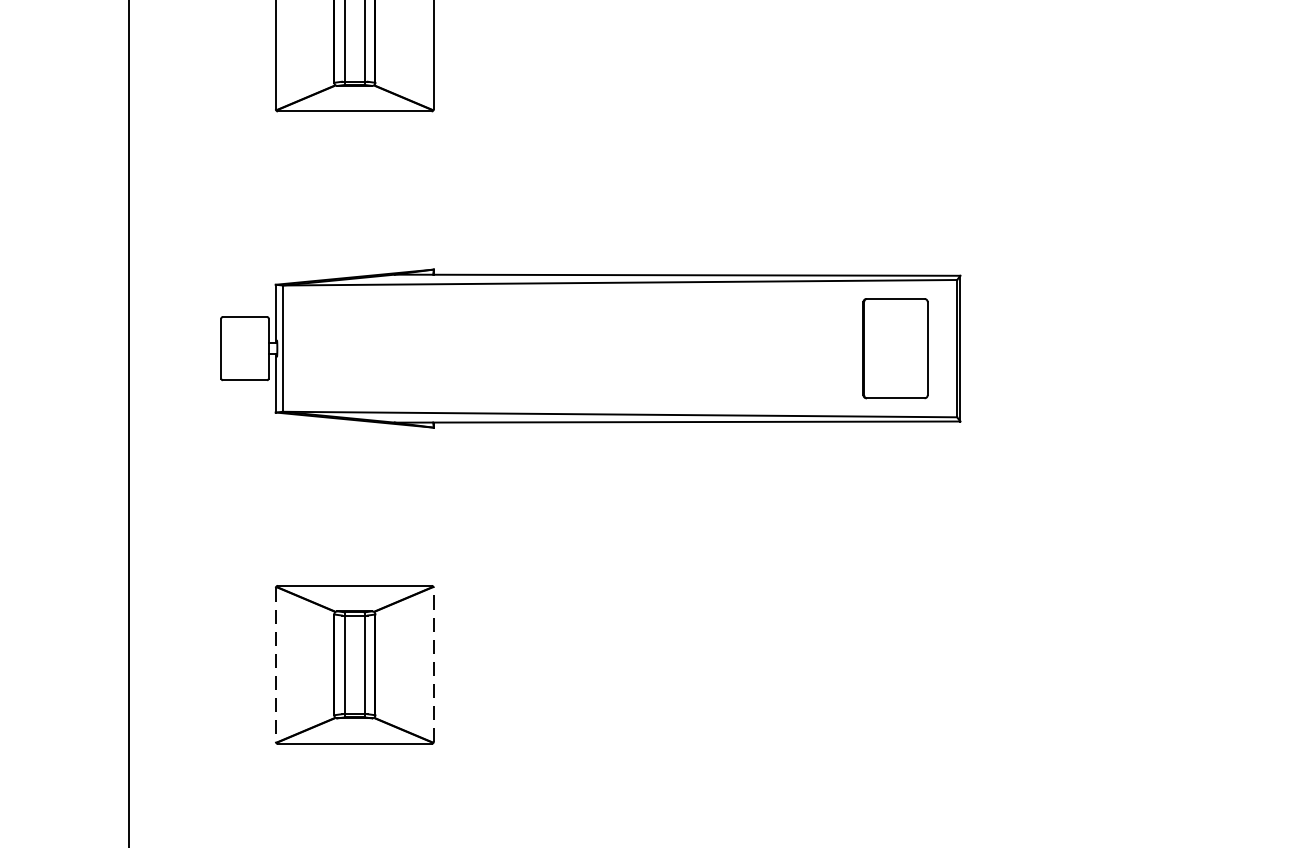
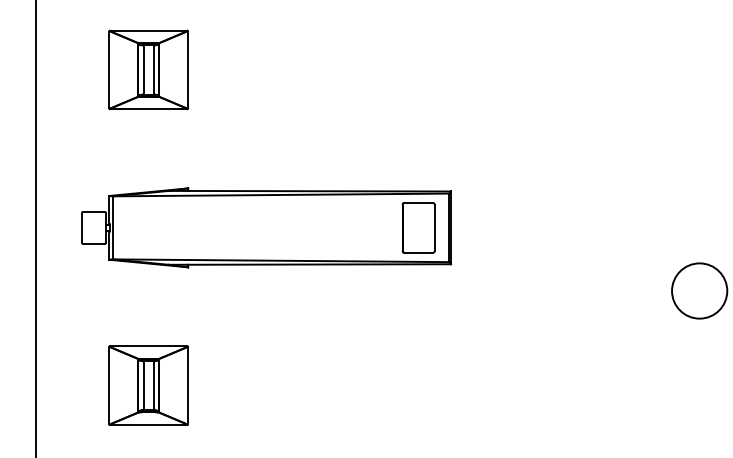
line: (434, 664) -> (188, 385), dashed -> solid
line: (276, 666) -> (109, 386), dashed -> solid

